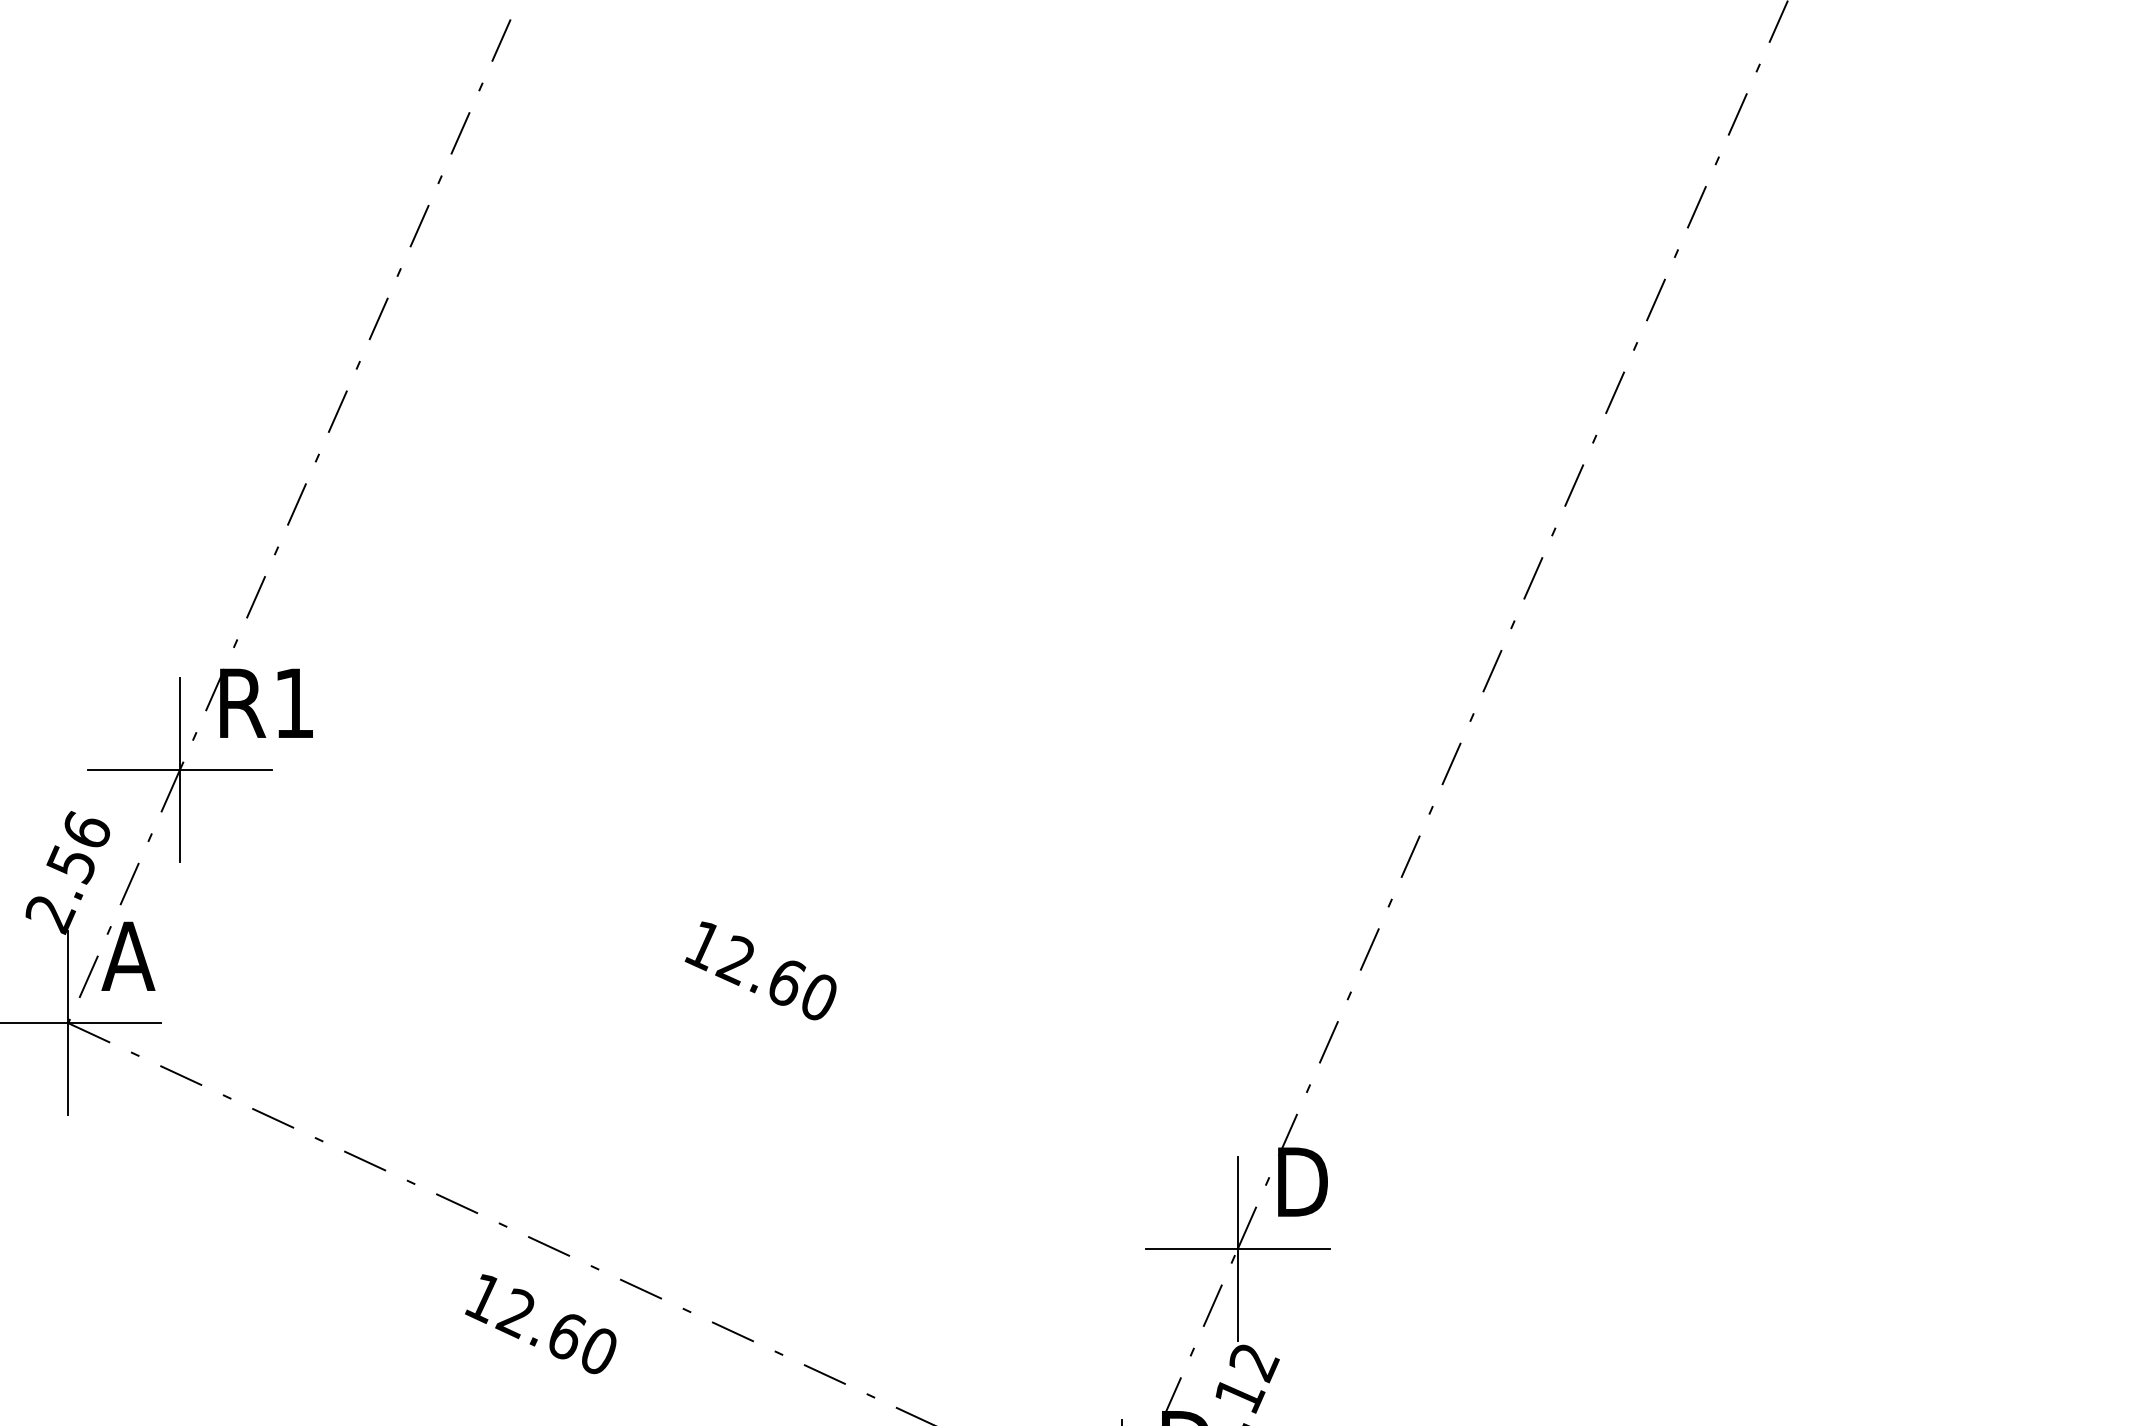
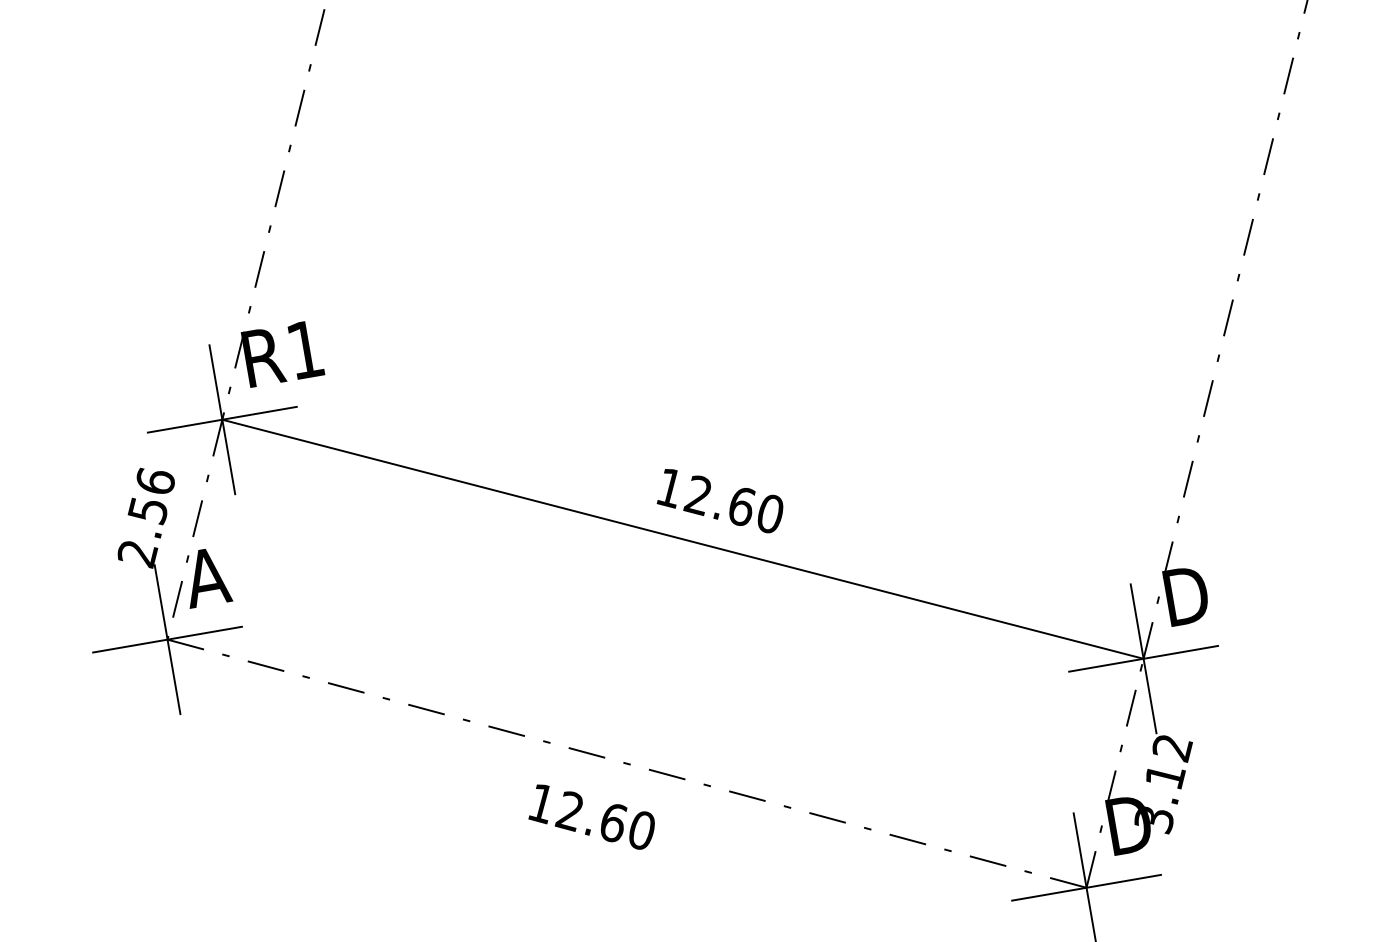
line: (708, 1009) -> (682, 539), added

